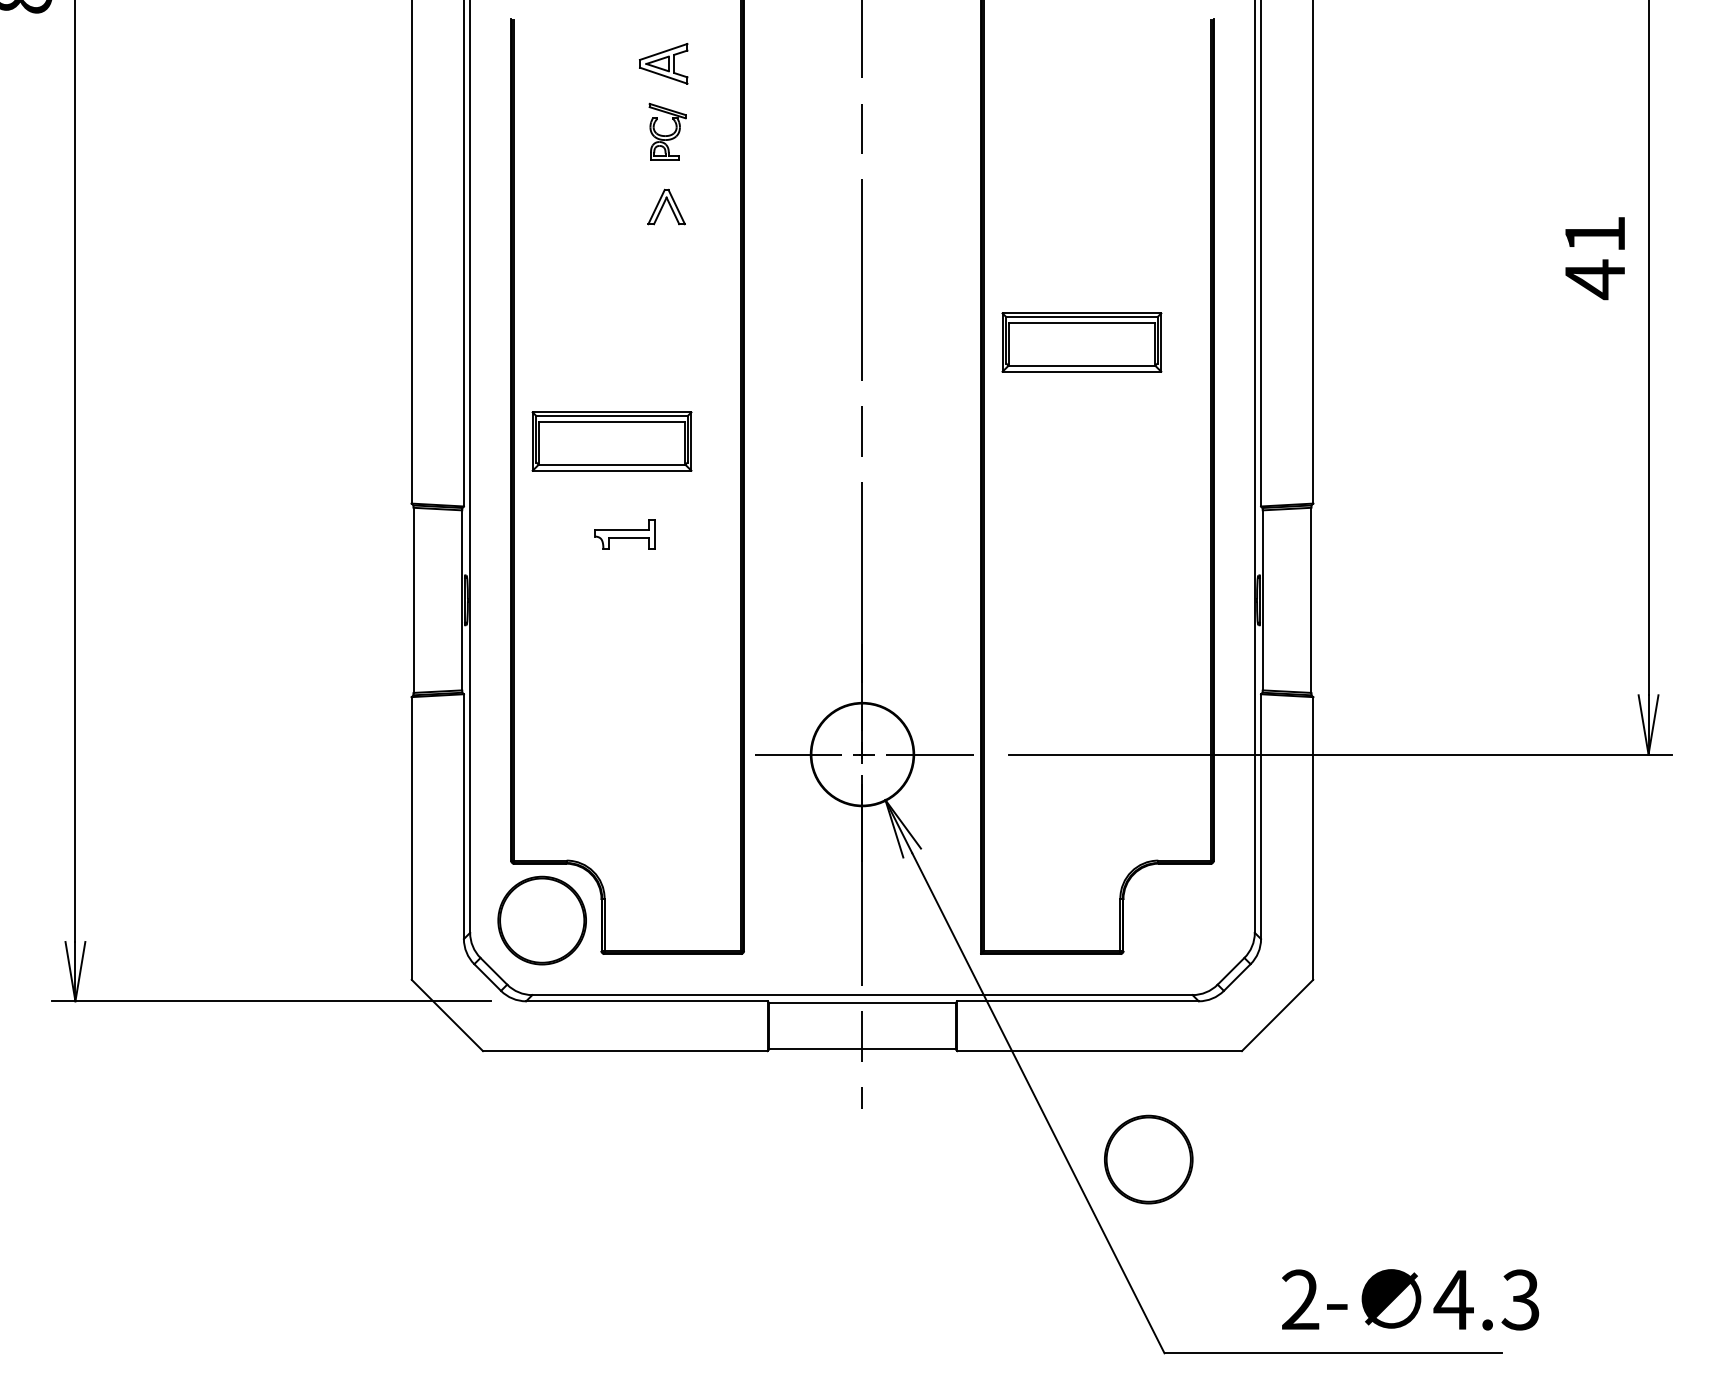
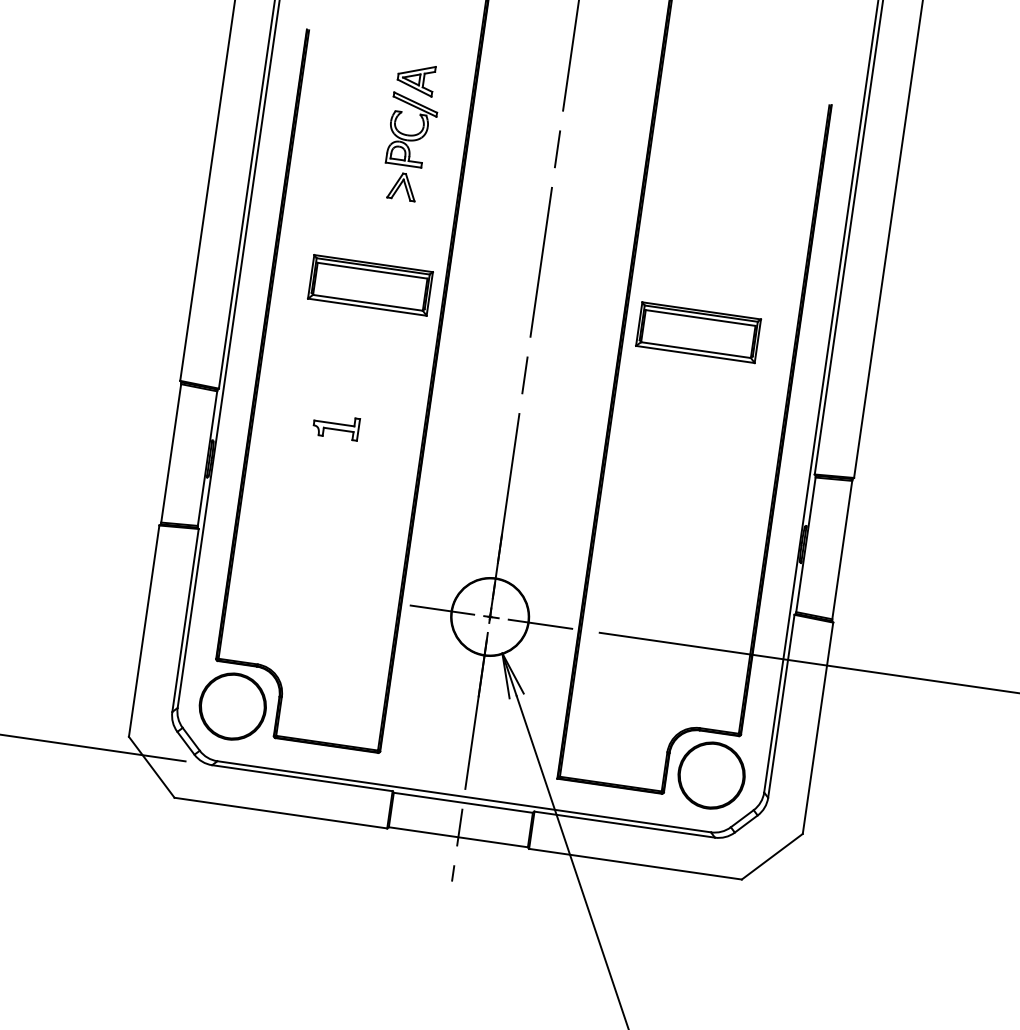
part: (667, 131) -> (411, 130), size x1.67
part: (611, 441) -> (370, 285), moved
part: (1148, 1159) -> (711, 775), moved

